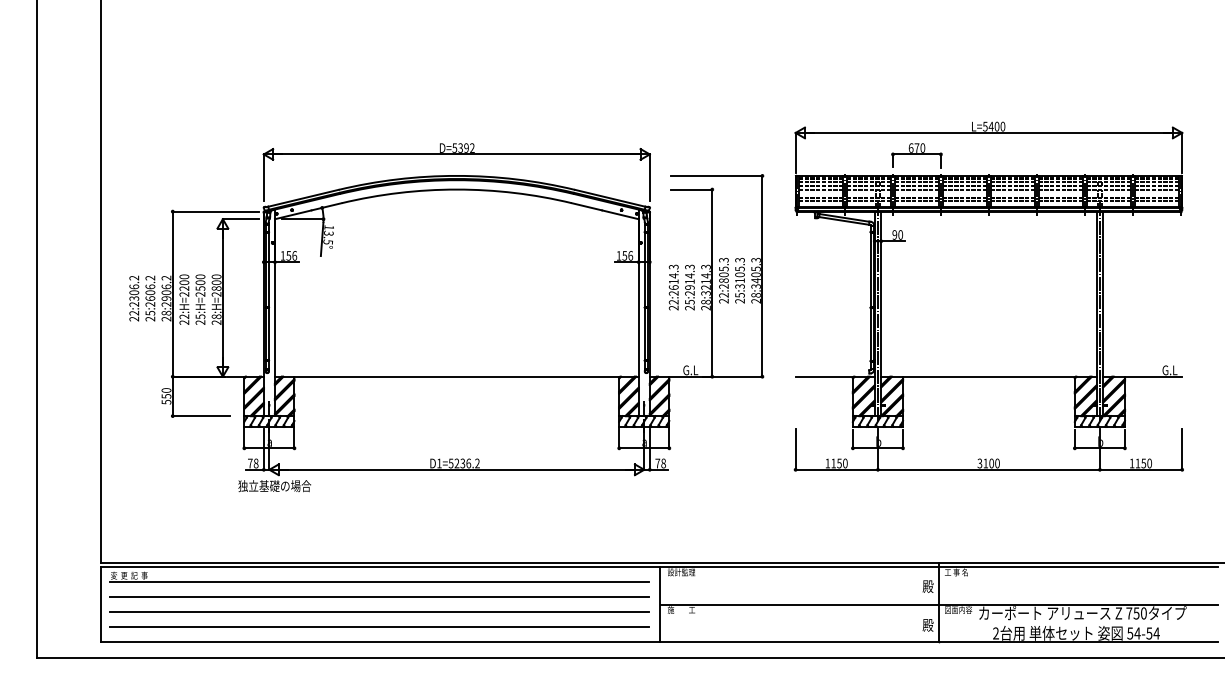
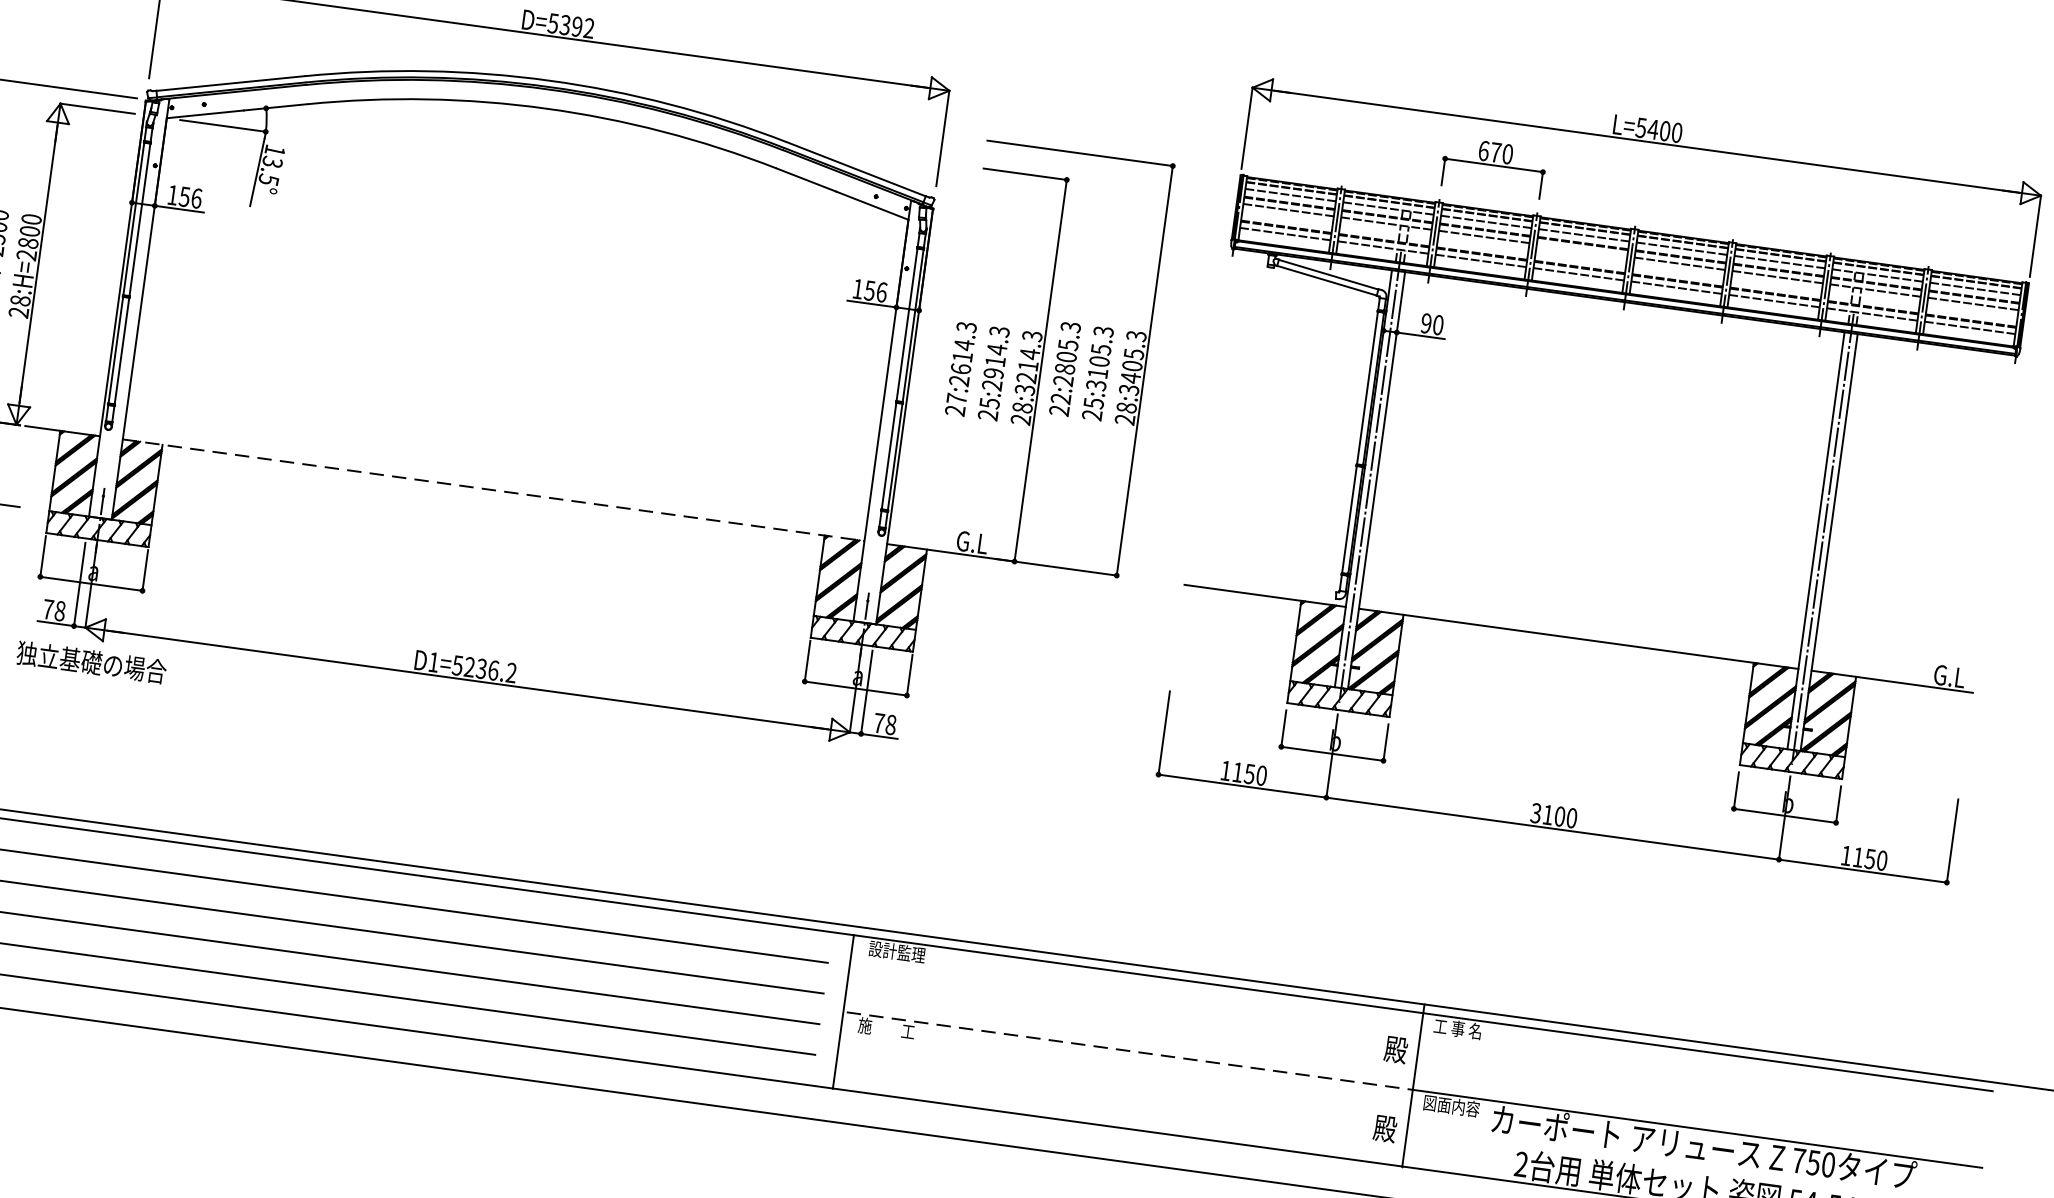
line: (964, 189) -> (1581, 250), removed
text: (673, 301) -> (956, 397), 22:2614.3 -> 27:2614.3
line: (456, 376) -> (492, 489), solid -> dashed
line: (800, 604) -> (1130, 1050), solid -> dashed

